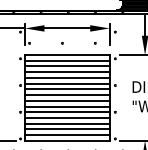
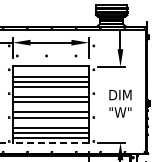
line: (67, 60) -> (51, 71), removed
line: (67, 83) -> (51, 91), removed
line: (67, 100) -> (51, 107), removed
line: (67, 117) -> (51, 122), removed
line: (67, 141) -> (51, 143), solid -> dashed

